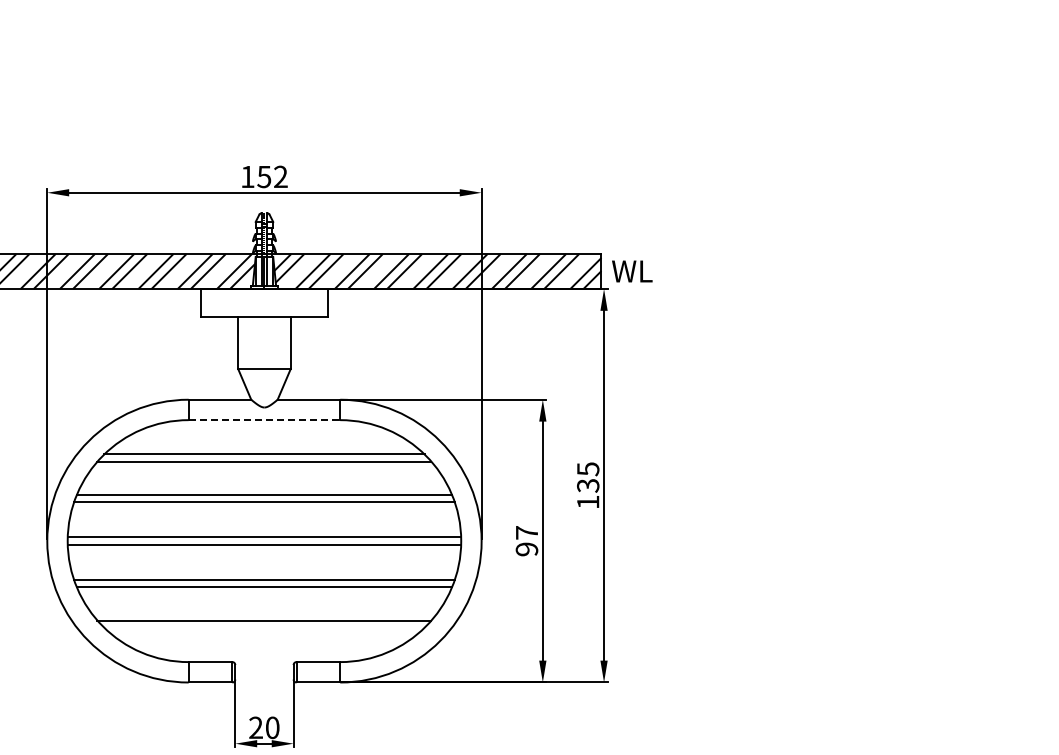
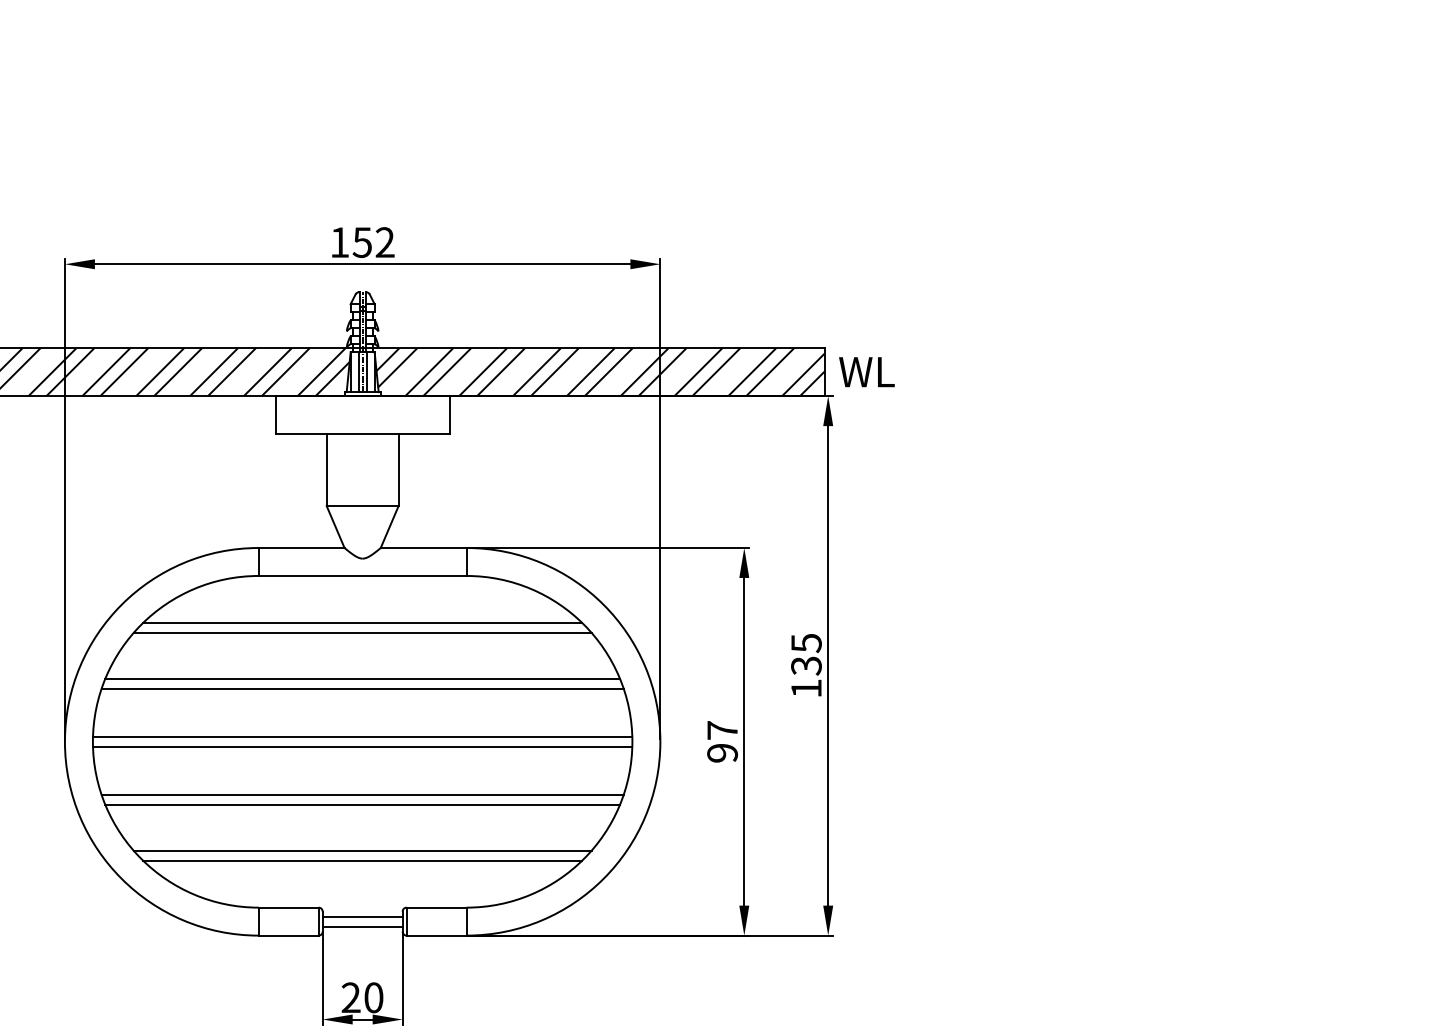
line: (264, 420) -> (362, 576), dashed -> solid
line: (264, 627) -> (362, 860), added
line: (264, 668) -> (362, 916), added
line: (264, 675) -> (362, 926), added

